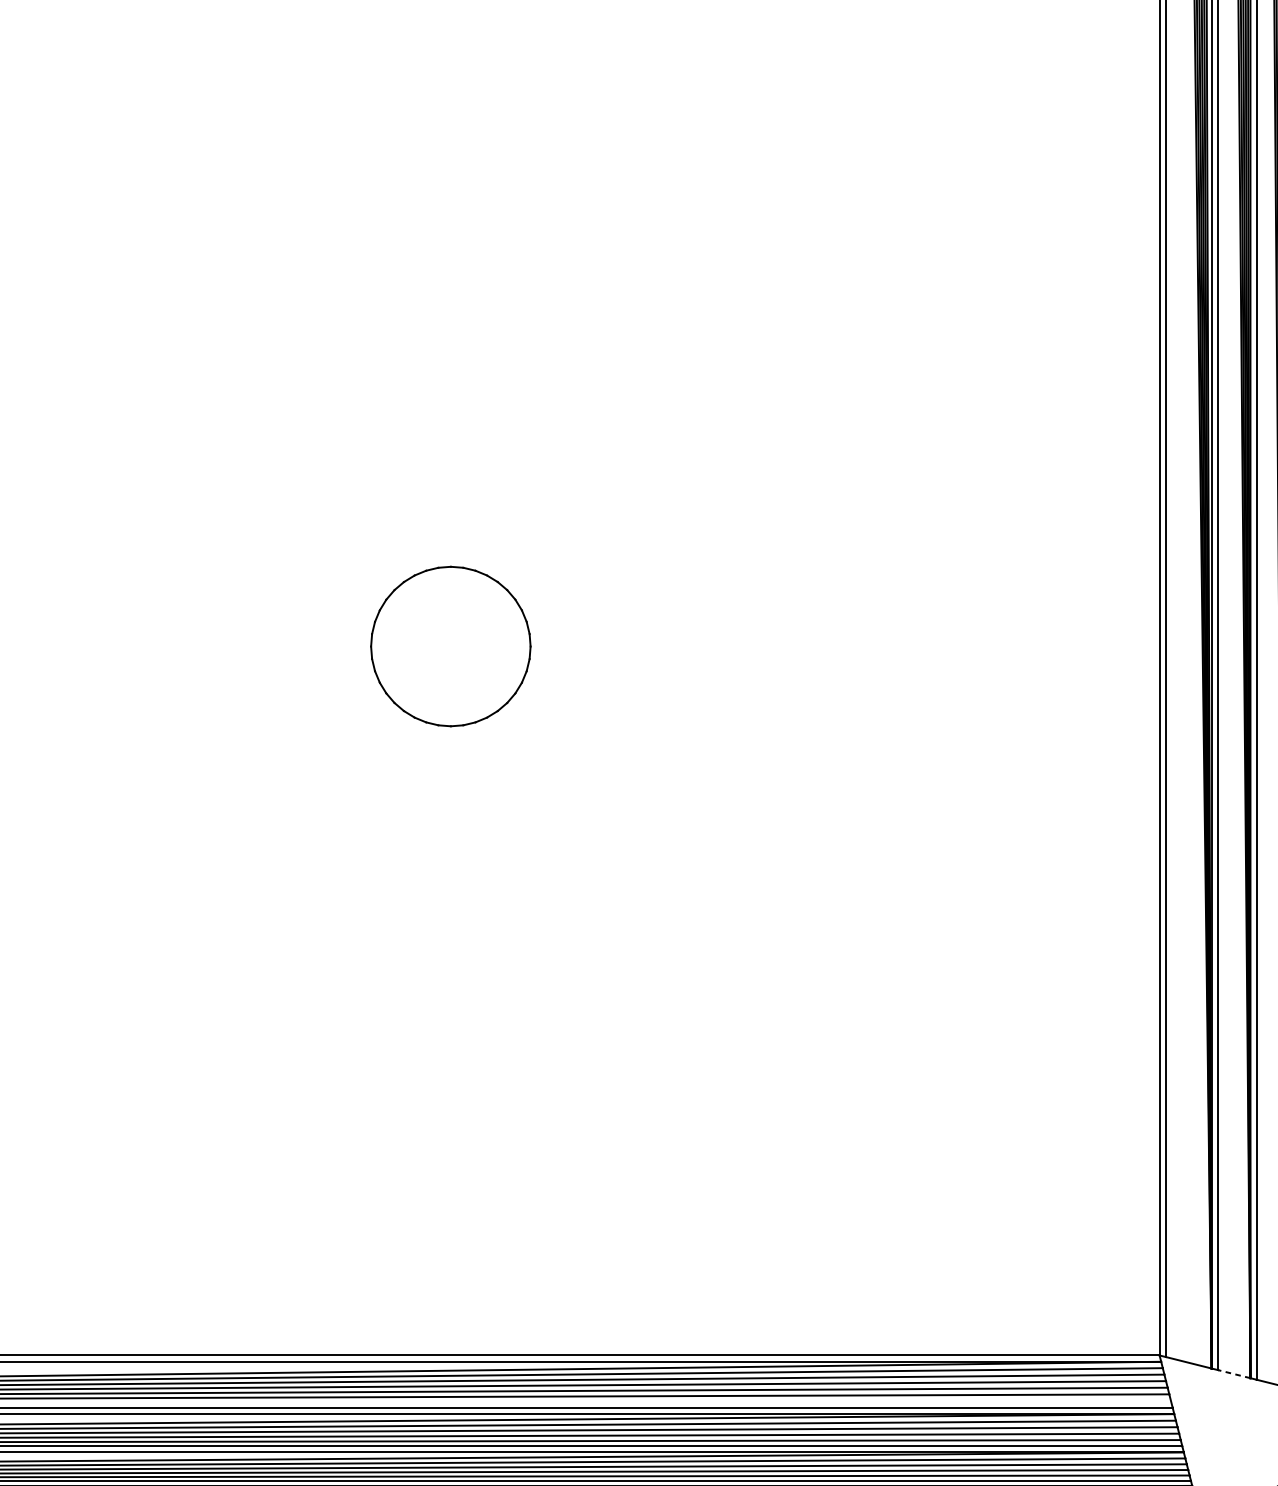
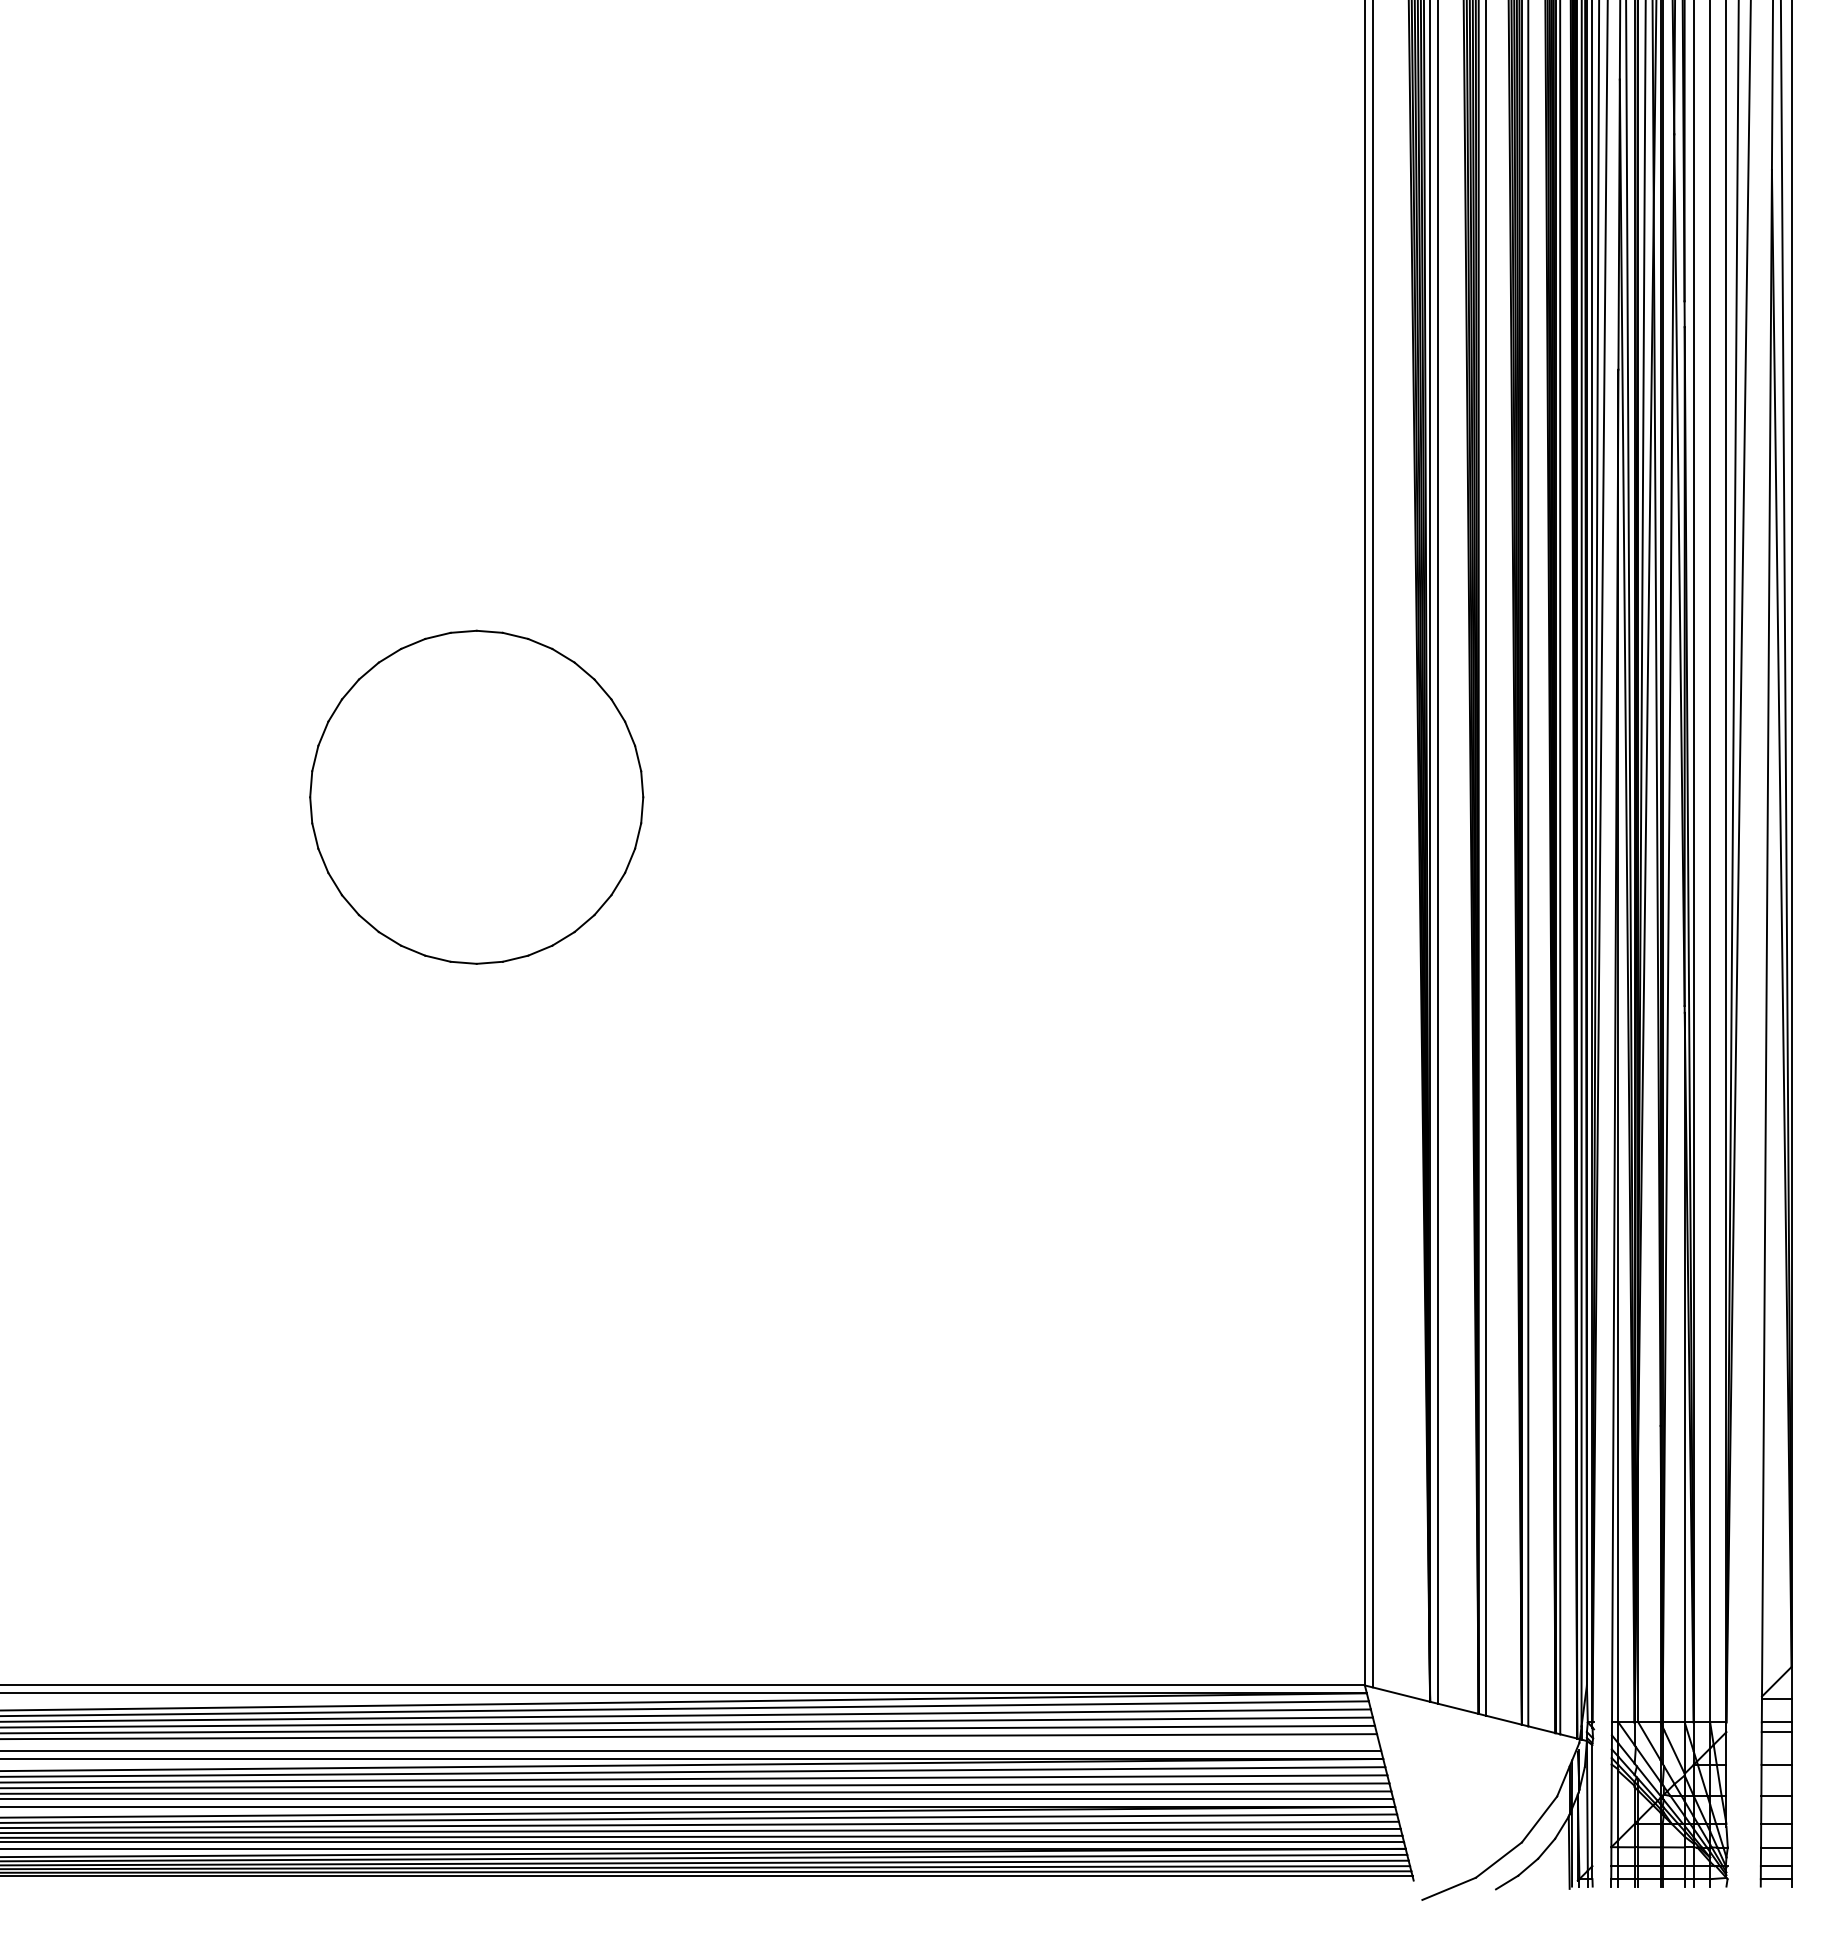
part: (450, 646) -> (476, 796), size x1.67
line: (1234, 1373) -> (1458, 1708), dashed -> solid

